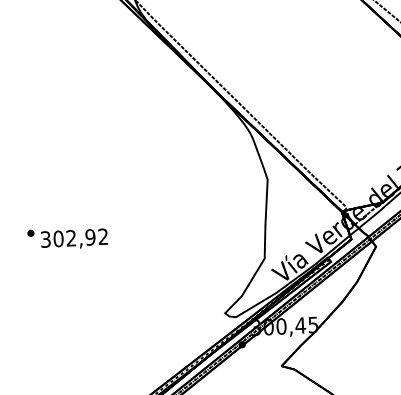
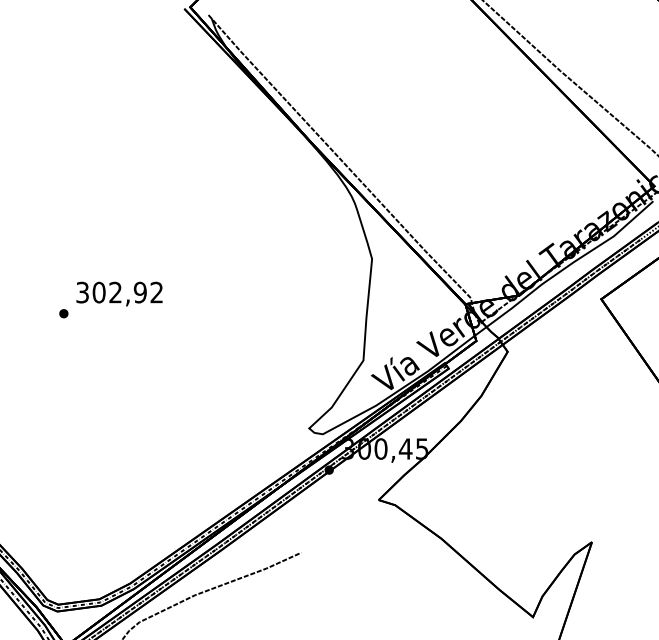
text: (74, 238) -> (119, 293), moved

